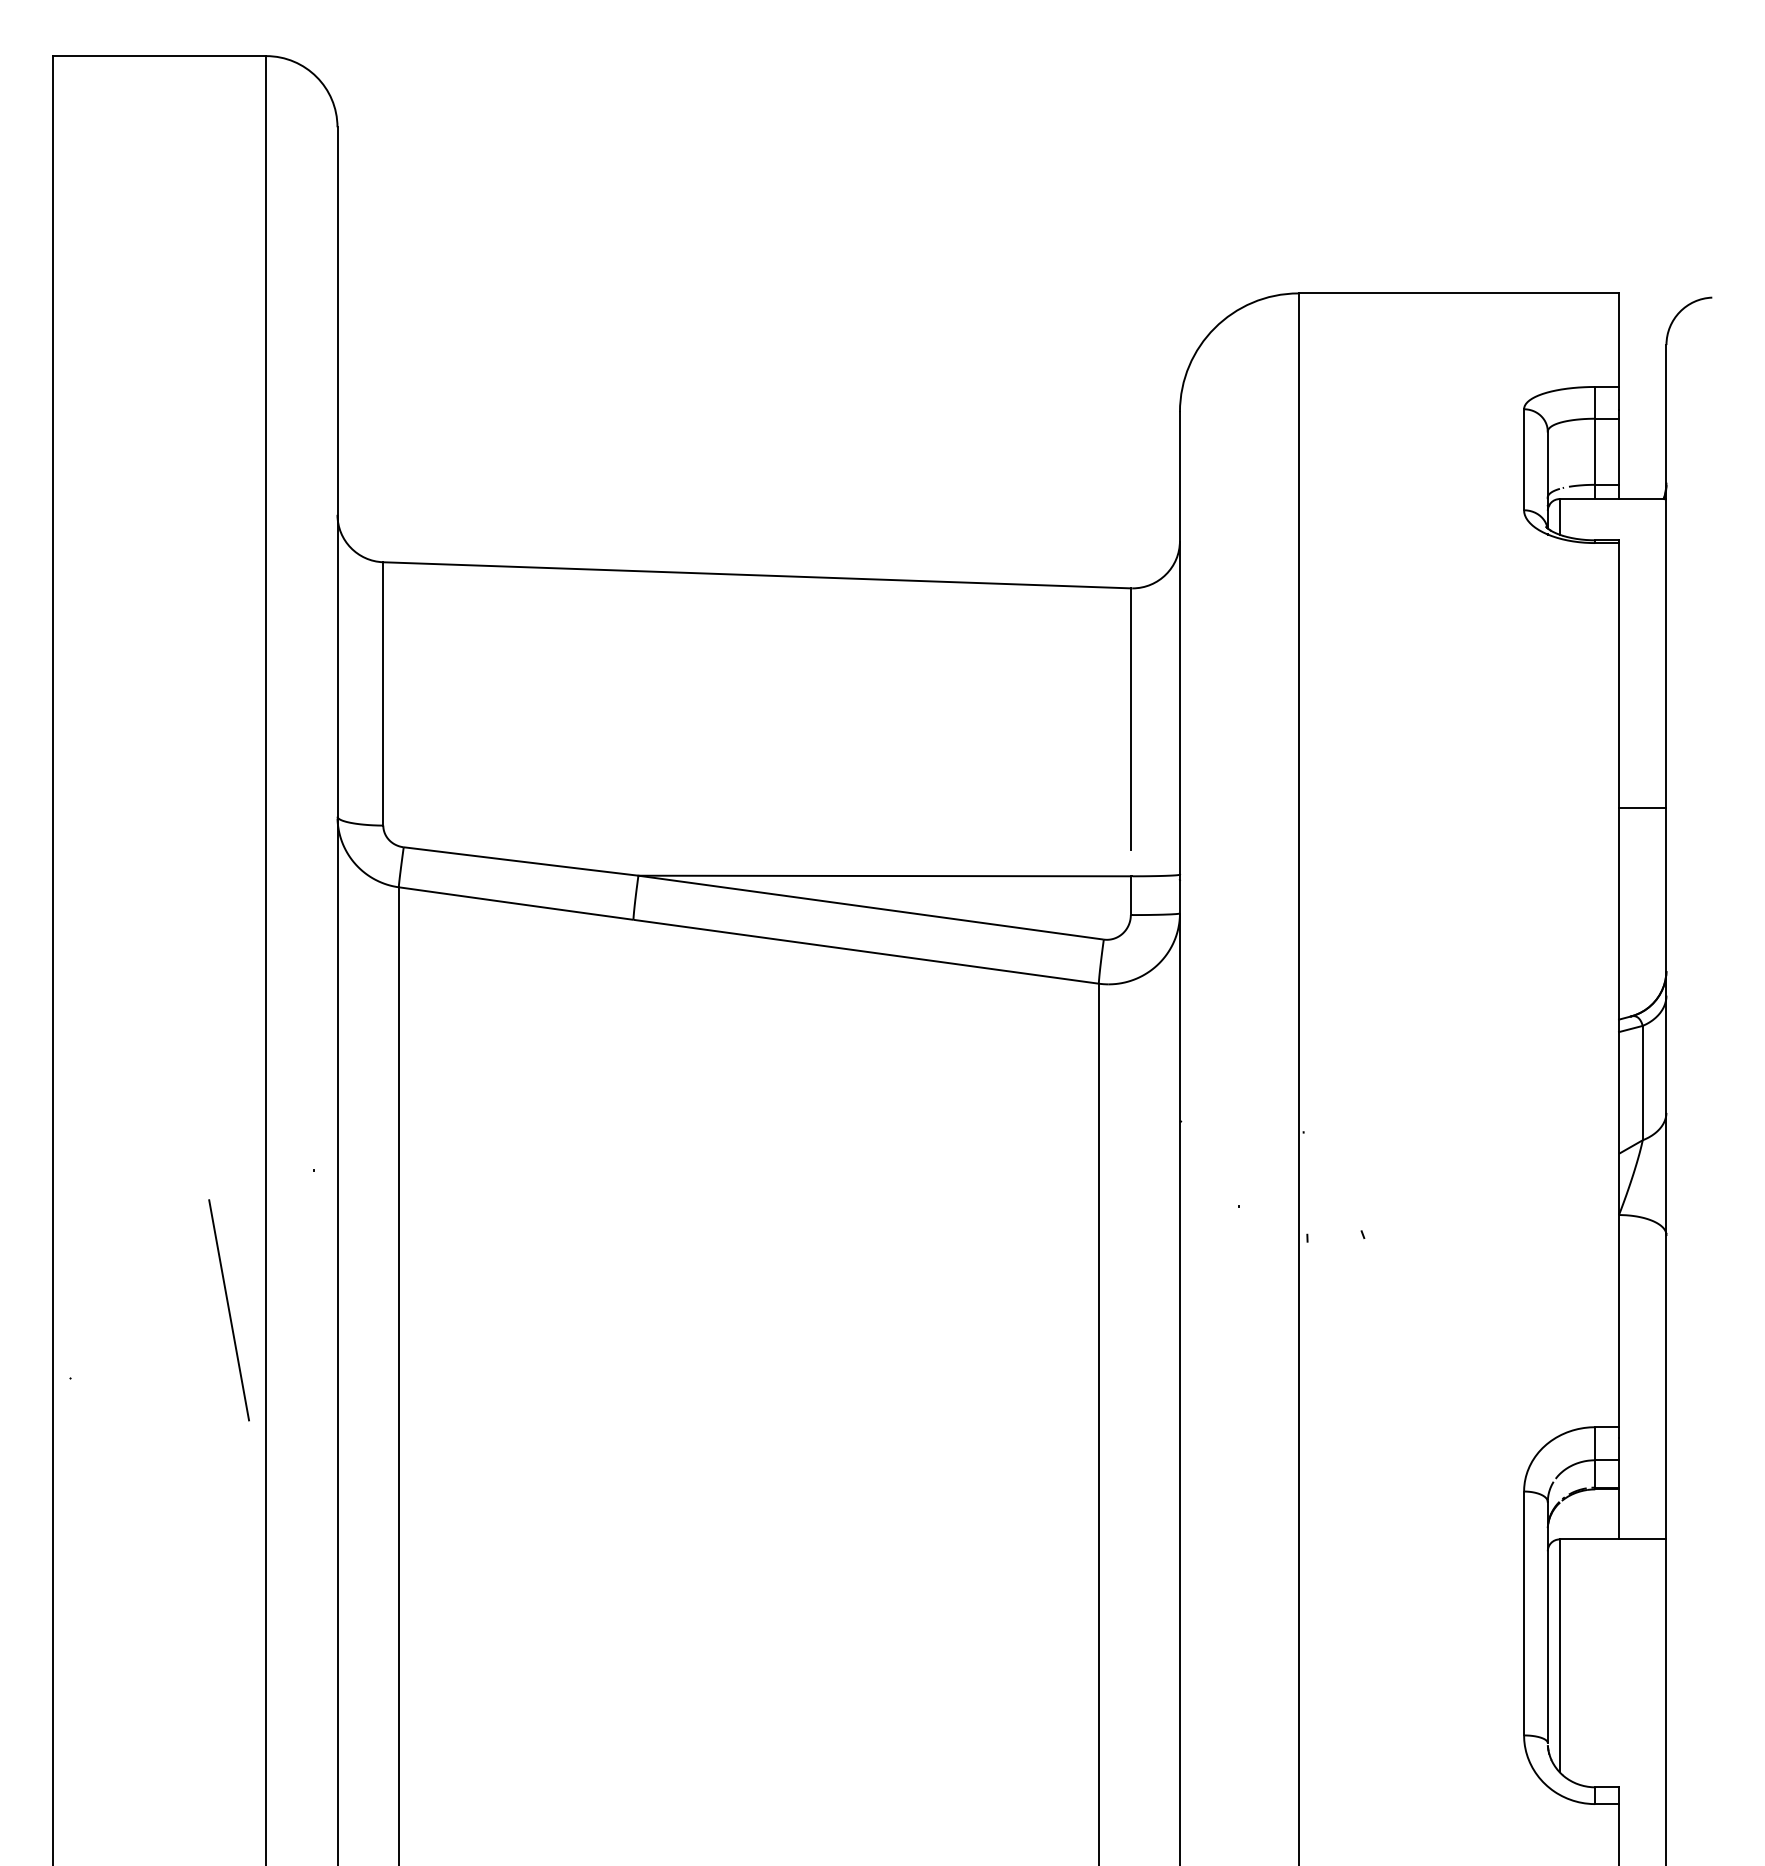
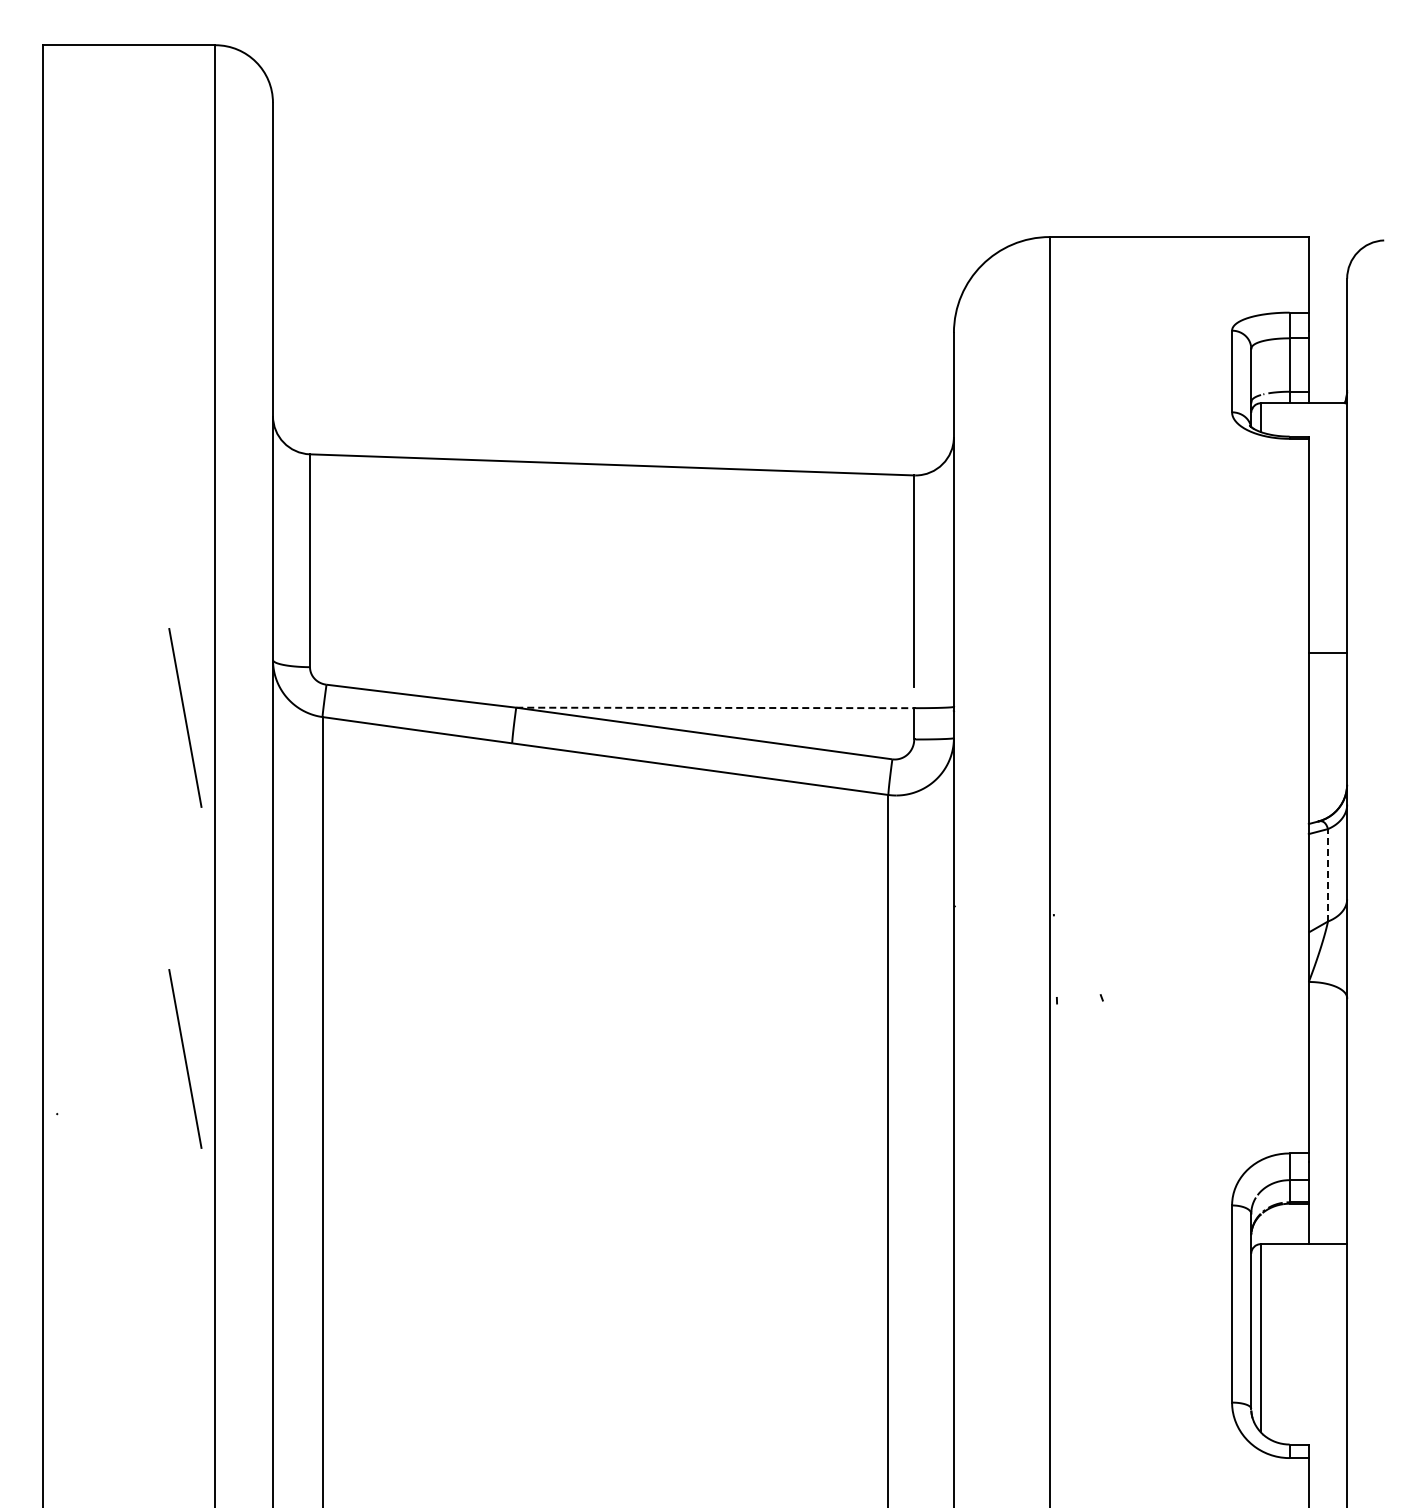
line: (884, 875) -> (715, 707), solid -> dashed
line: (229, 887) -> (185, 717), added
line: (1642, 1082) -> (1327, 874), solid -> dashed

